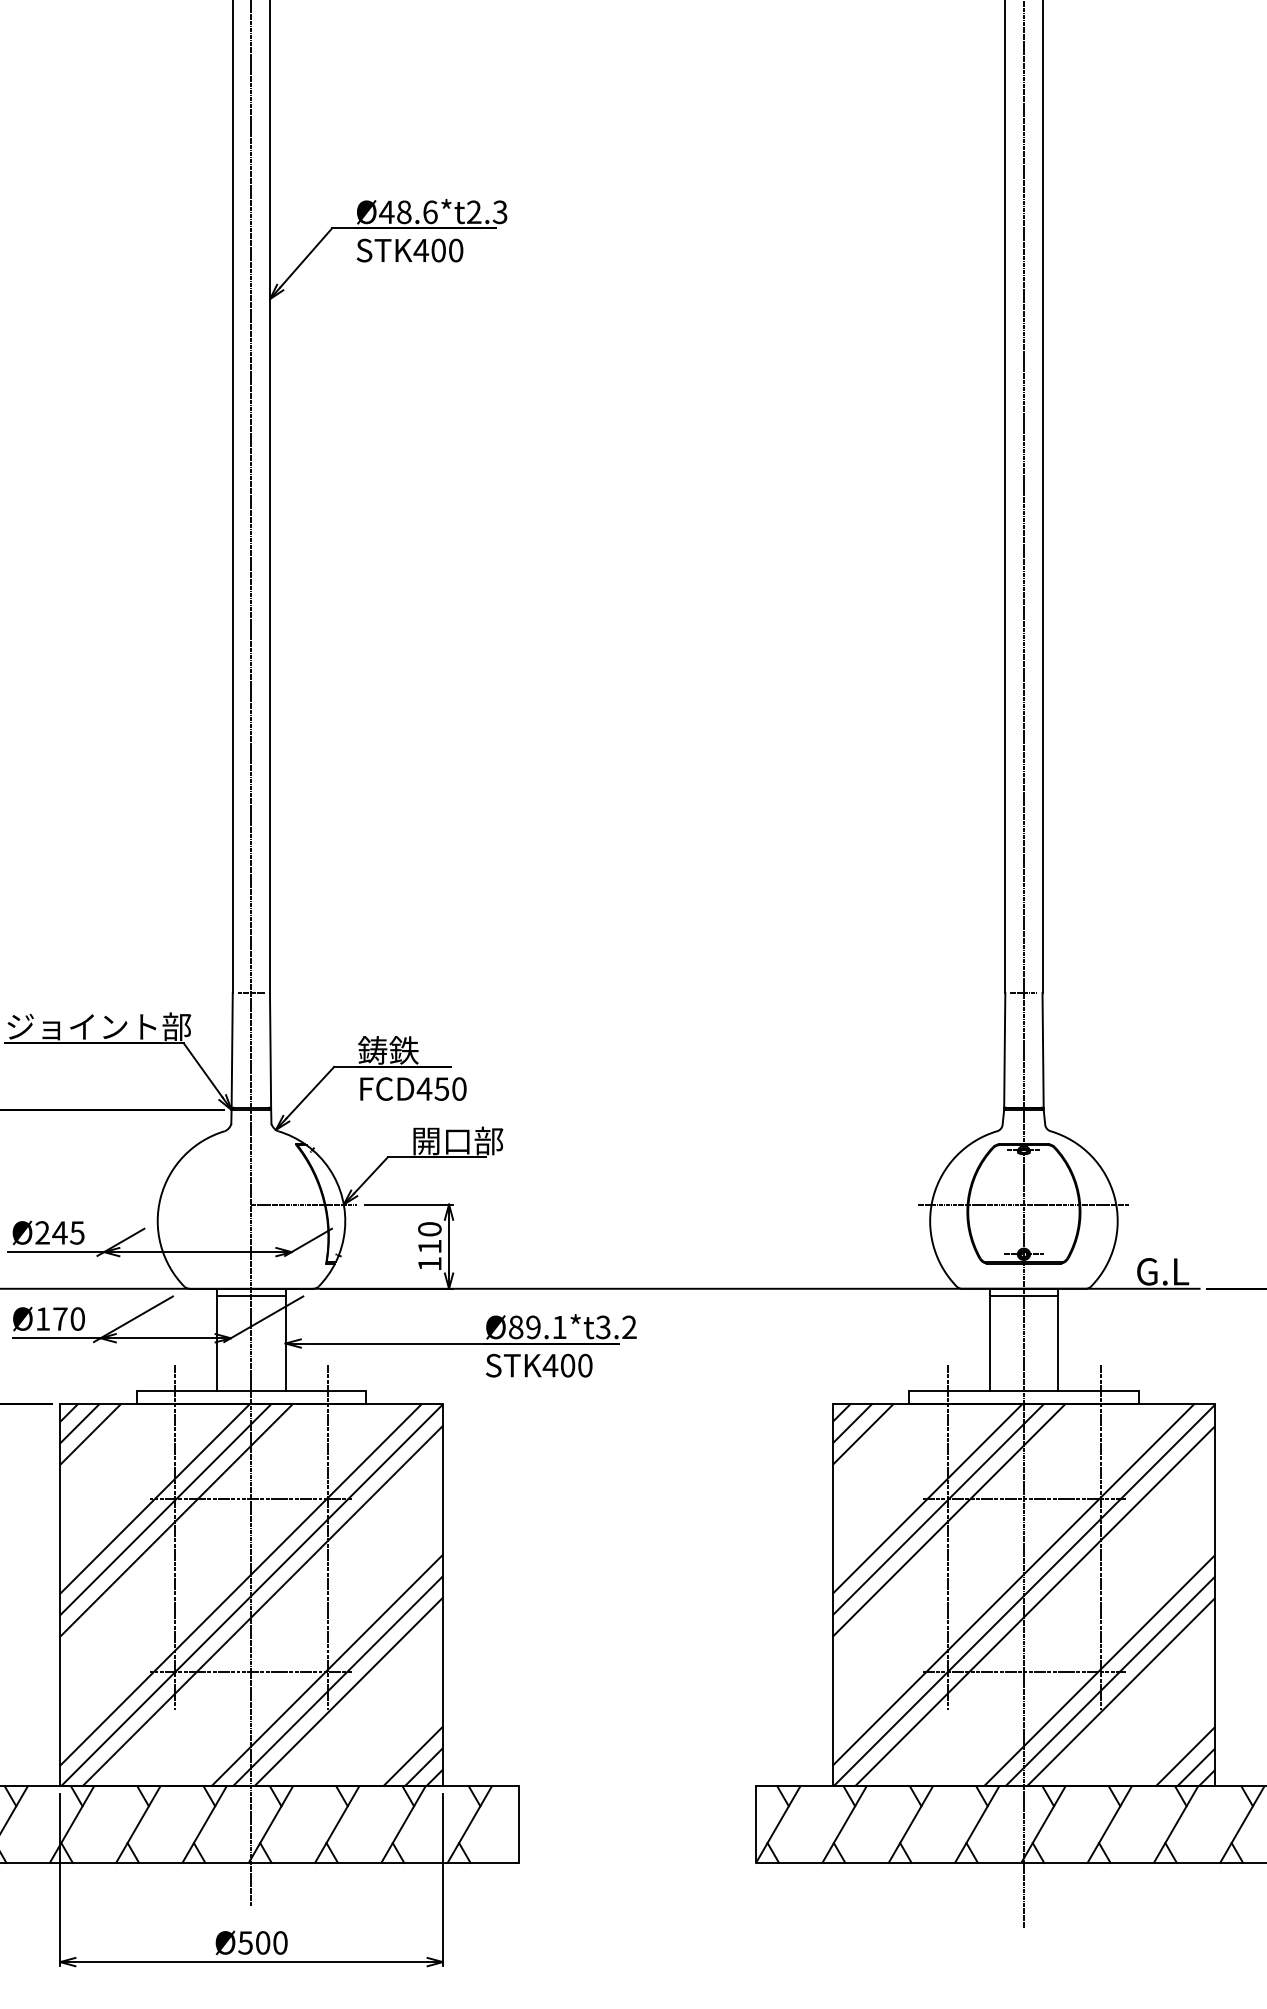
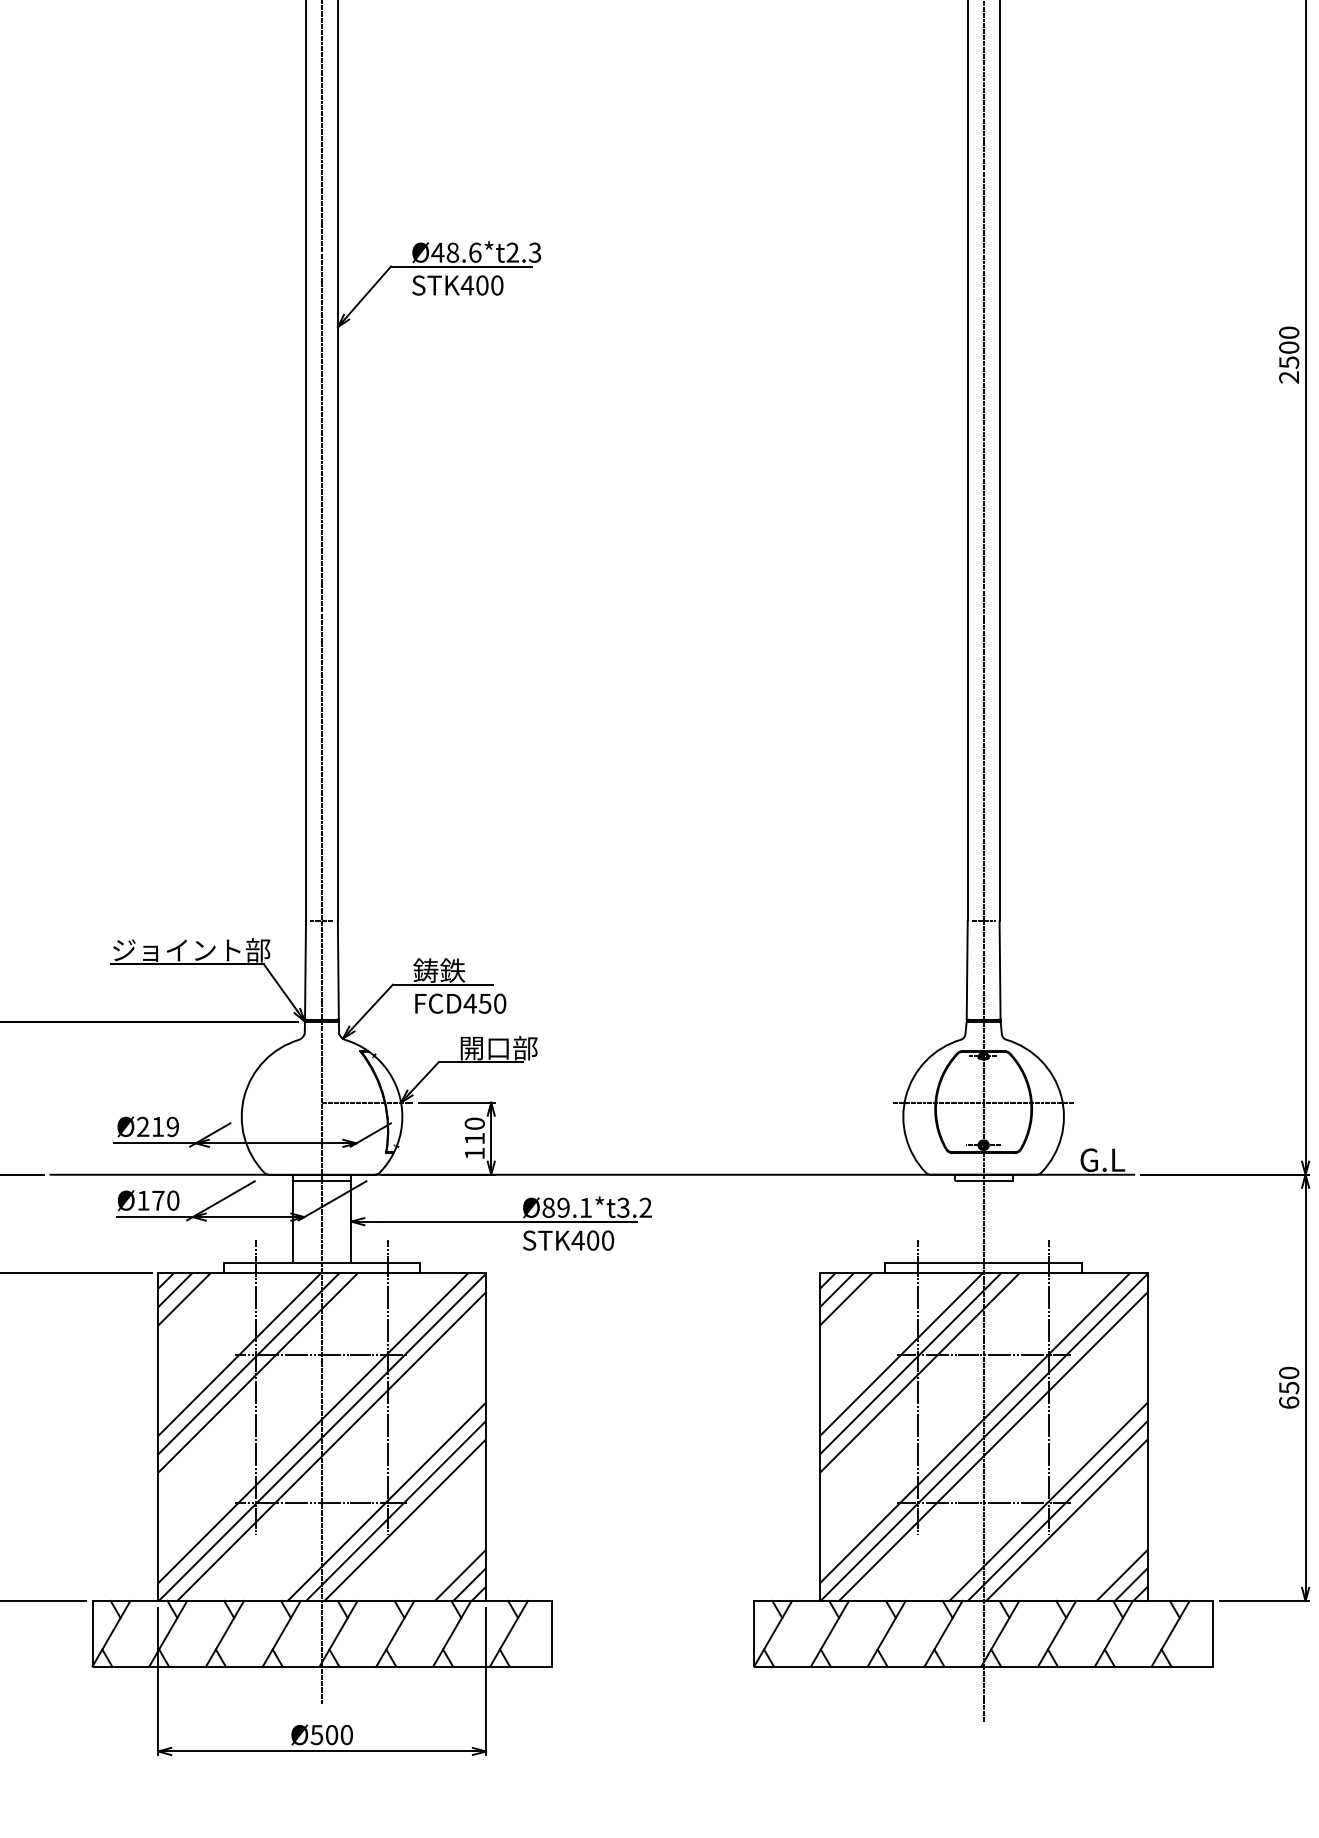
text: (67, 1232) -> (164, 1126), Ø245 -> Ø219
line: (989, 1343) -> (954, 1221), removed
line: (1057, 1343) -> (1012, 1221), removed

